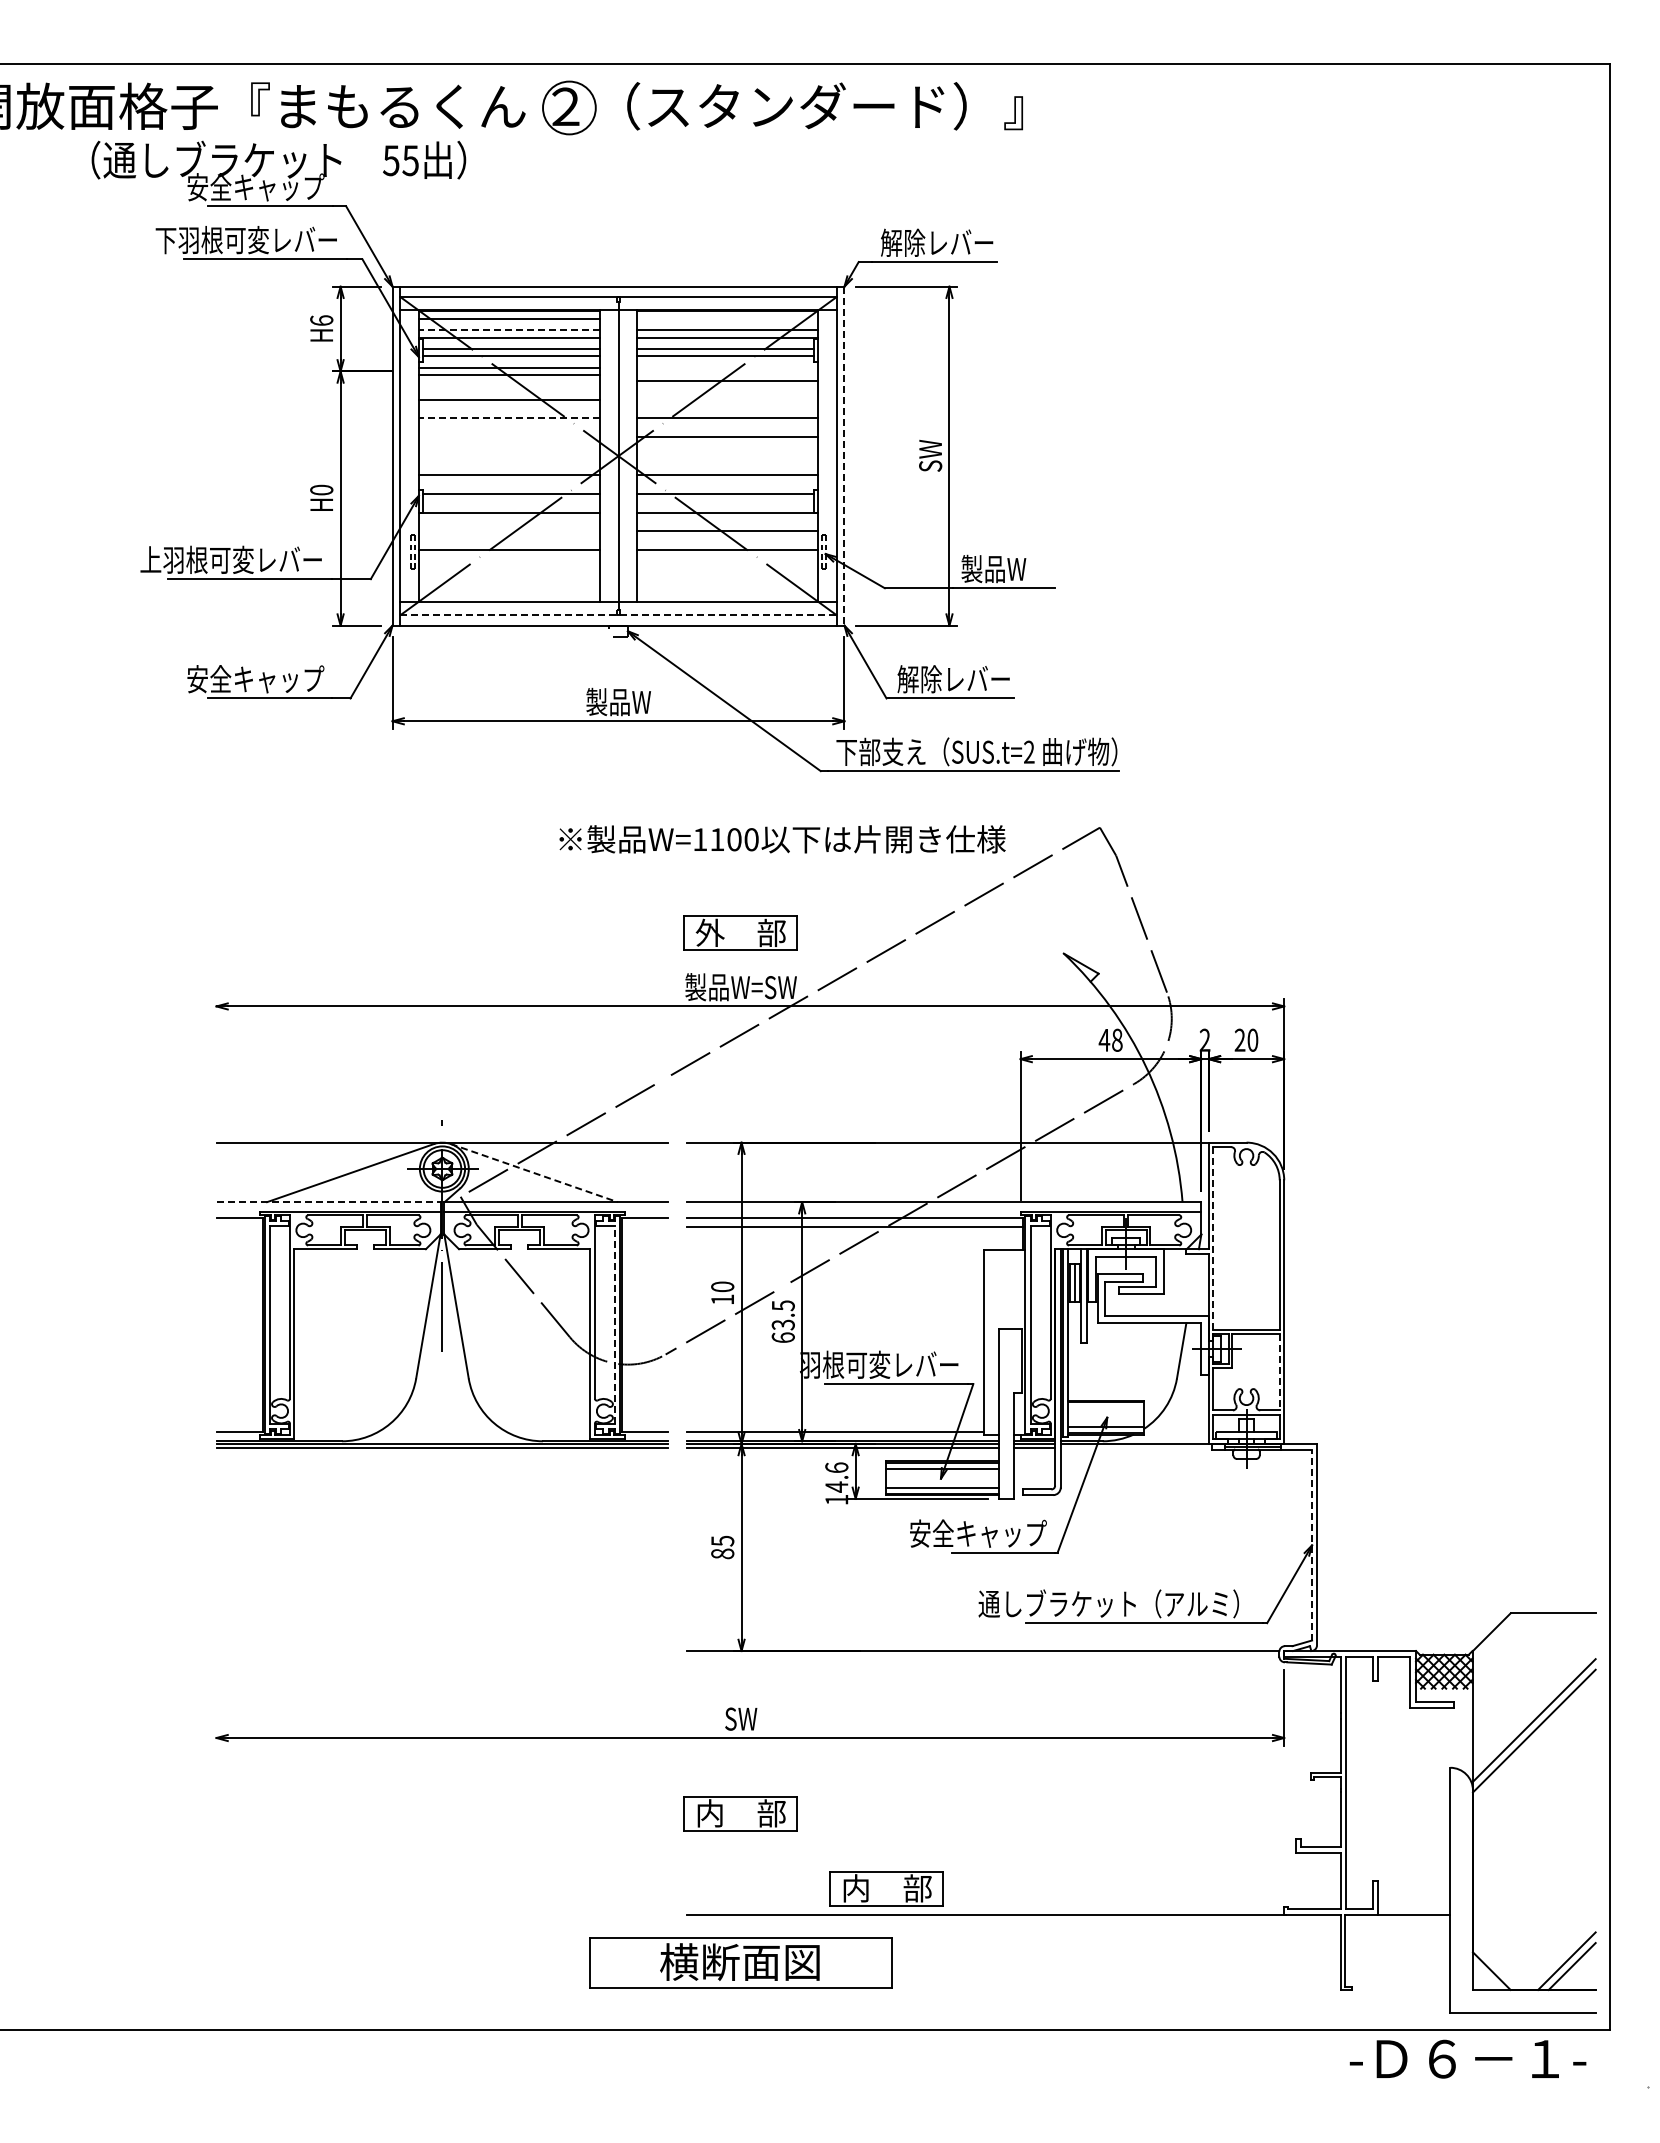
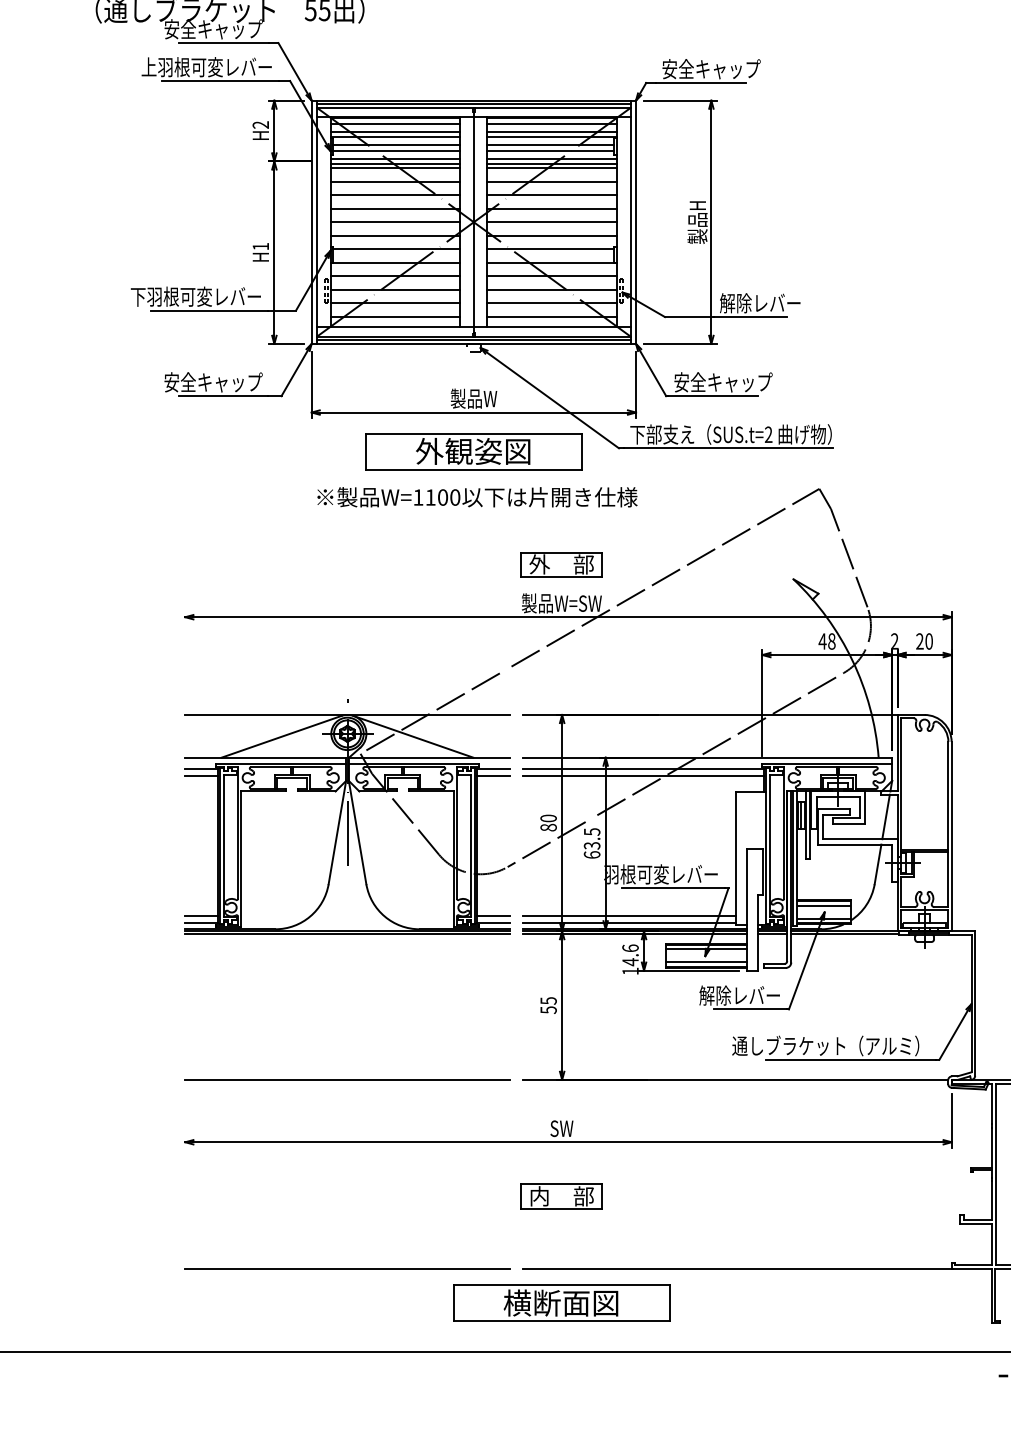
text: (165, 240) -> (148, 67), 下羽根可変レバー -> 上羽根可変レバー
text: (949, 242) -> (711, 68), 解除レバー -> 安全キャップ
line: (618, 291) -> (473, 104), added
line: (727, 318) -> (552, 123), added
text: (321, 320) -> (260, 124), H6 -> H2
line: (508, 329) -> (394, 131), dashed -> solid
line: (727, 367) -> (552, 158), added
line: (727, 375) -> (552, 164), added
line: (508, 380) -> (394, 167), added
line: (727, 399) -> (552, 181), added
line: (508, 418) -> (394, 195), dashed -> solid
line: (508, 437) -> (394, 208), added
line: (508, 456) -> (394, 222), added
line: (727, 456) -> (552, 222), added
line: (844, 456) -> (636, 222), dashed -> solid
text: (930, 456) -> (697, 222), SW -> 製品H
text: (321, 489) -> (260, 246), H0 -> H1
line: (508, 531) -> (394, 276), added
text: (150, 559) -> (137, 296), 上羽根可変レバー -> 下羽根可変レバー
text: (1017, 568) -> (760, 302), 製品W -> 解除レバー
line: (508, 569) -> (394, 303), added
line: (727, 569) -> (552, 303), added
line: (508, 587) -> (394, 316), added
line: (727, 587) -> (552, 316), added
line: (619, 615) -> (474, 336), dashed -> solid
line: (618, 620) -> (473, 340), added
text: (965, 679) -> (722, 382), 解除レバー -> 安全キャップ
part: (618, 775) -> (473, 451), added
text: (782, 839) -> (477, 497), moved
line: (534, 1173) -> (413, 737), dashed -> solid
line: (329, 1202) -> (266, 757), dashed -> solid
line: (239, 1227) -> (201, 775), added
line: (645, 1227) -> (493, 775), added
line: (1213, 1238) -> (900, 783), dashed -> solid
line: (1192, 1284) -> (885, 816), added
text: (722, 1299) -> (548, 827), 10 -> 80
line: (614, 1324) -> (470, 845), dashed -> solid
line: (1279, 1372) -> (948, 879), dashed -> solid
line: (1105, 1408) -> (823, 905), added
line: (239, 1423) -> (201, 916), added
line: (645, 1423) -> (493, 916), added
line: (835, 1423) -> (629, 916), added
line: (1134, 1448) -> (844, 934), added
text: (978, 1533) -> (732, 995), 安全キャップ -> 解除レバー
line: (1312, 1544) -> (971, 1003), dashed -> solid
text: (722, 1553) -> (548, 1009), 85 -> 55
line: (442, 1651) -> (347, 1080), added
part: (886, 1888) -> (666, 1250), removed
line: (442, 1914) -> (347, 1268), added

